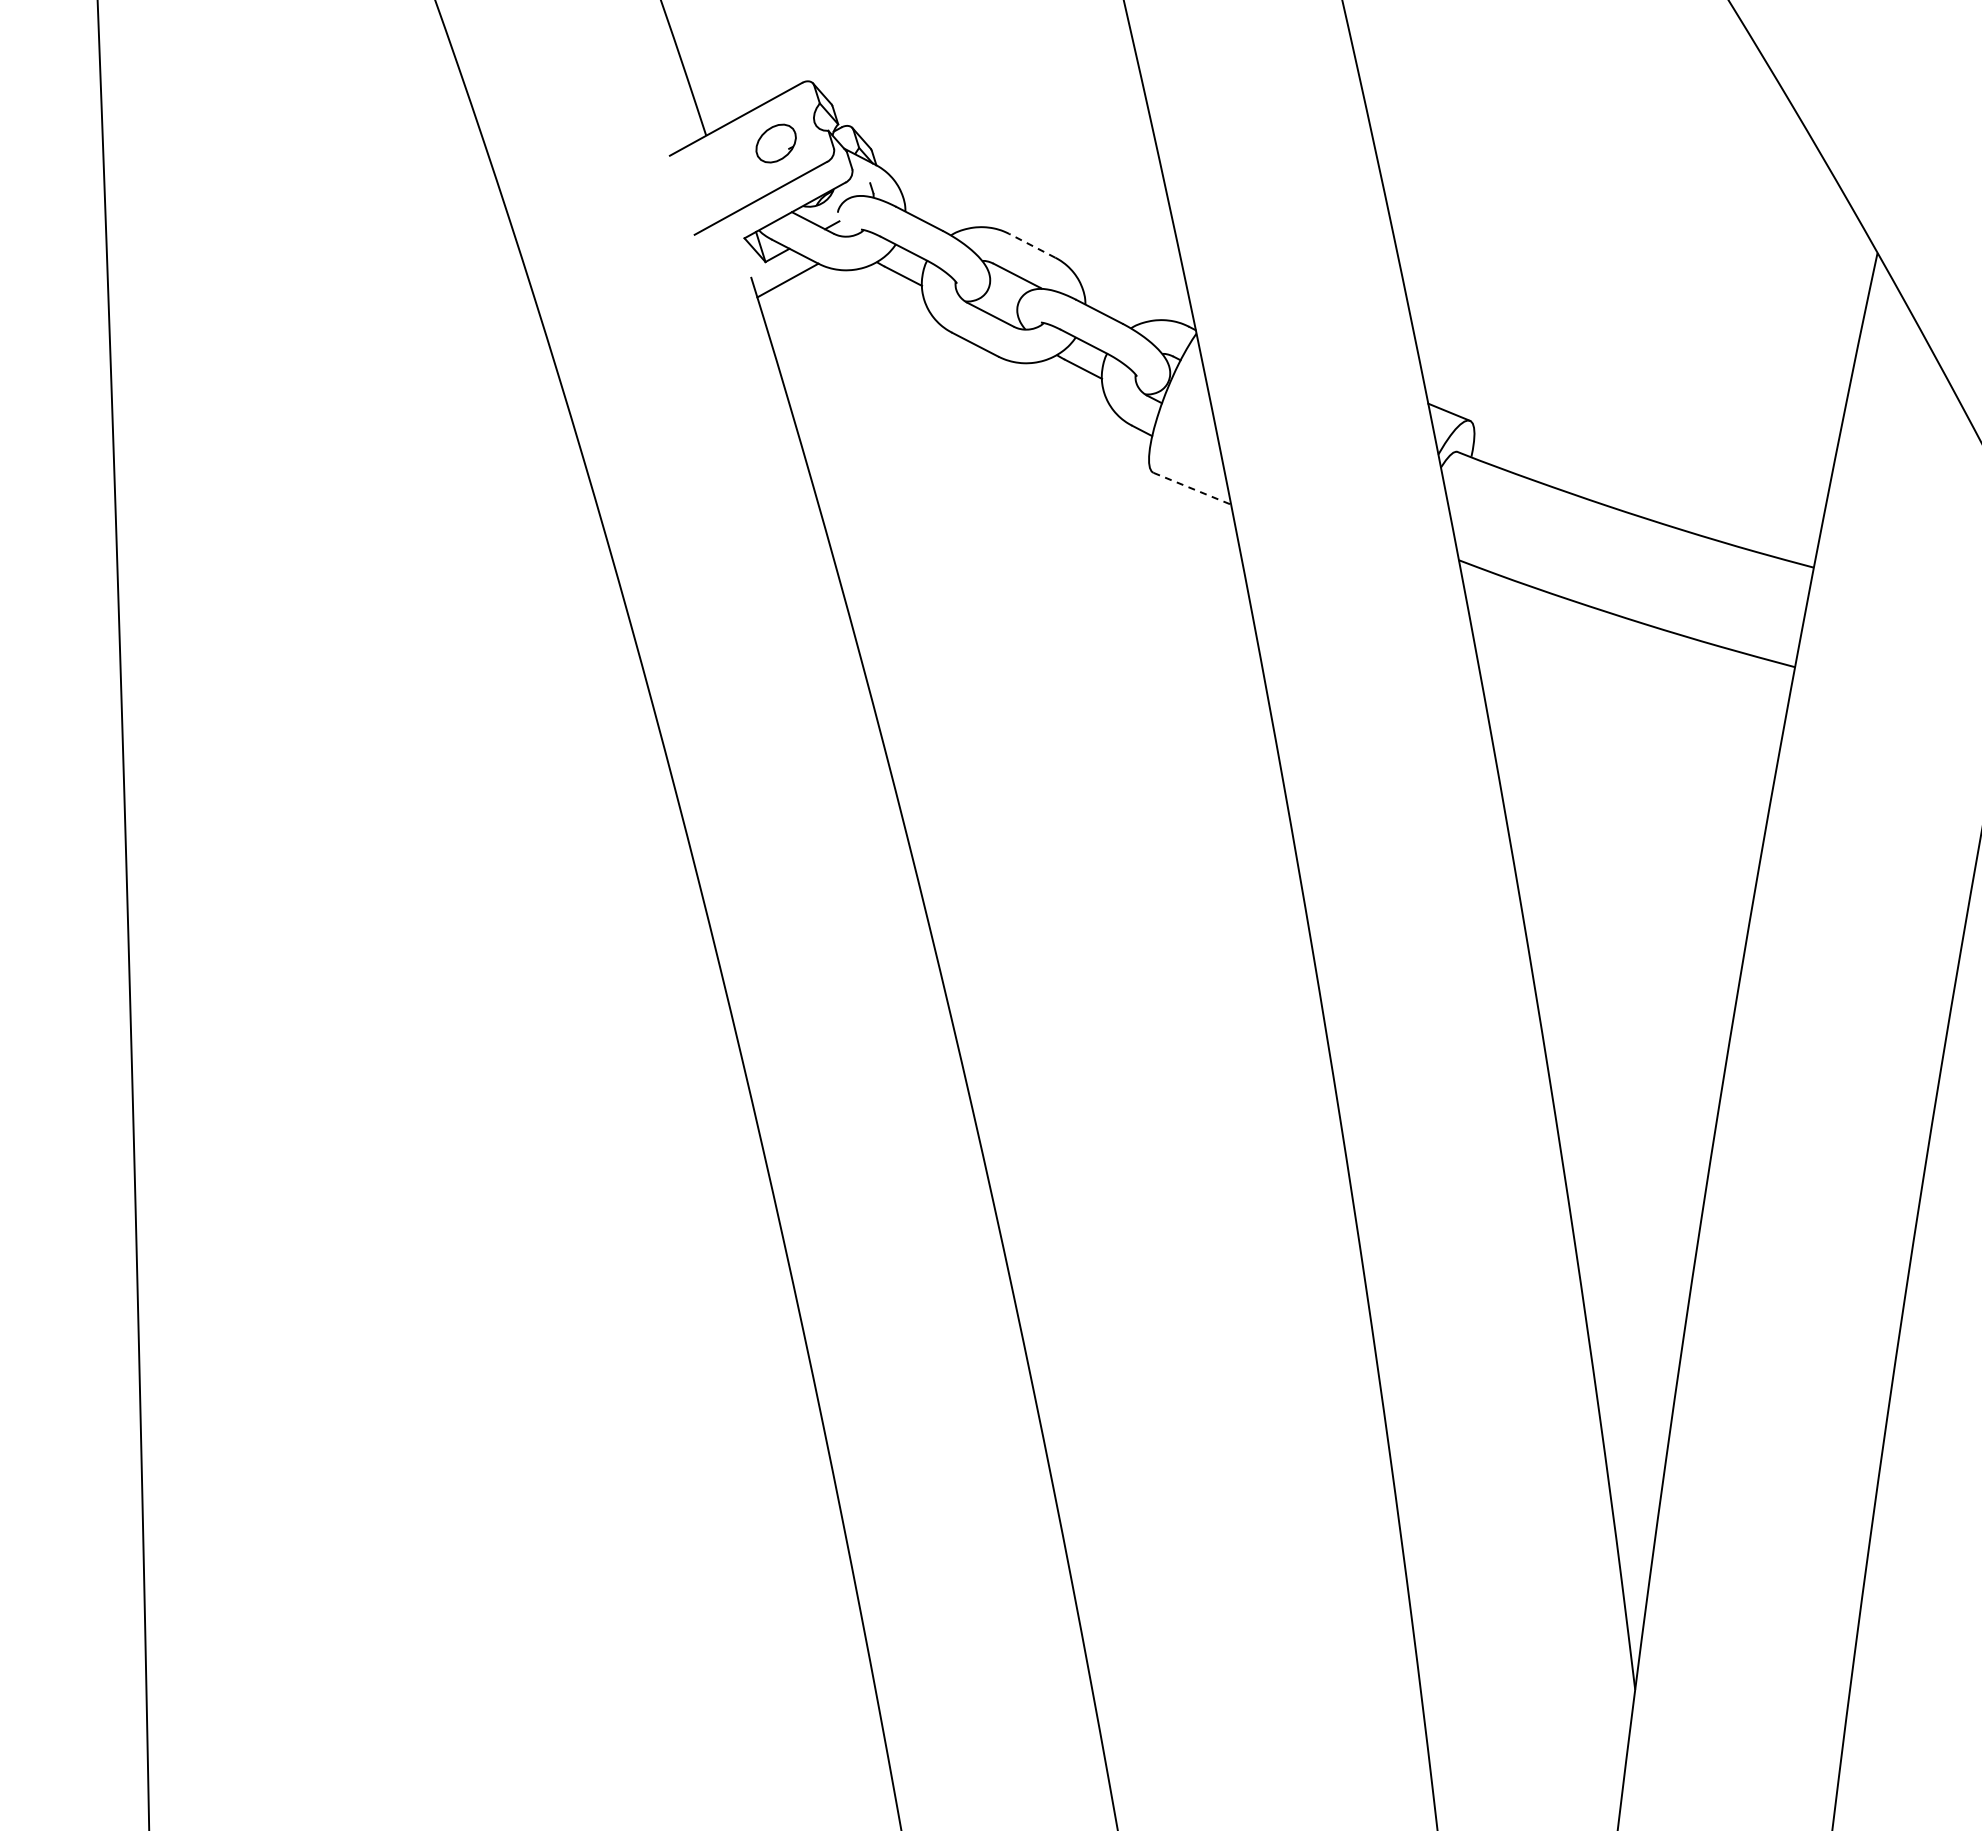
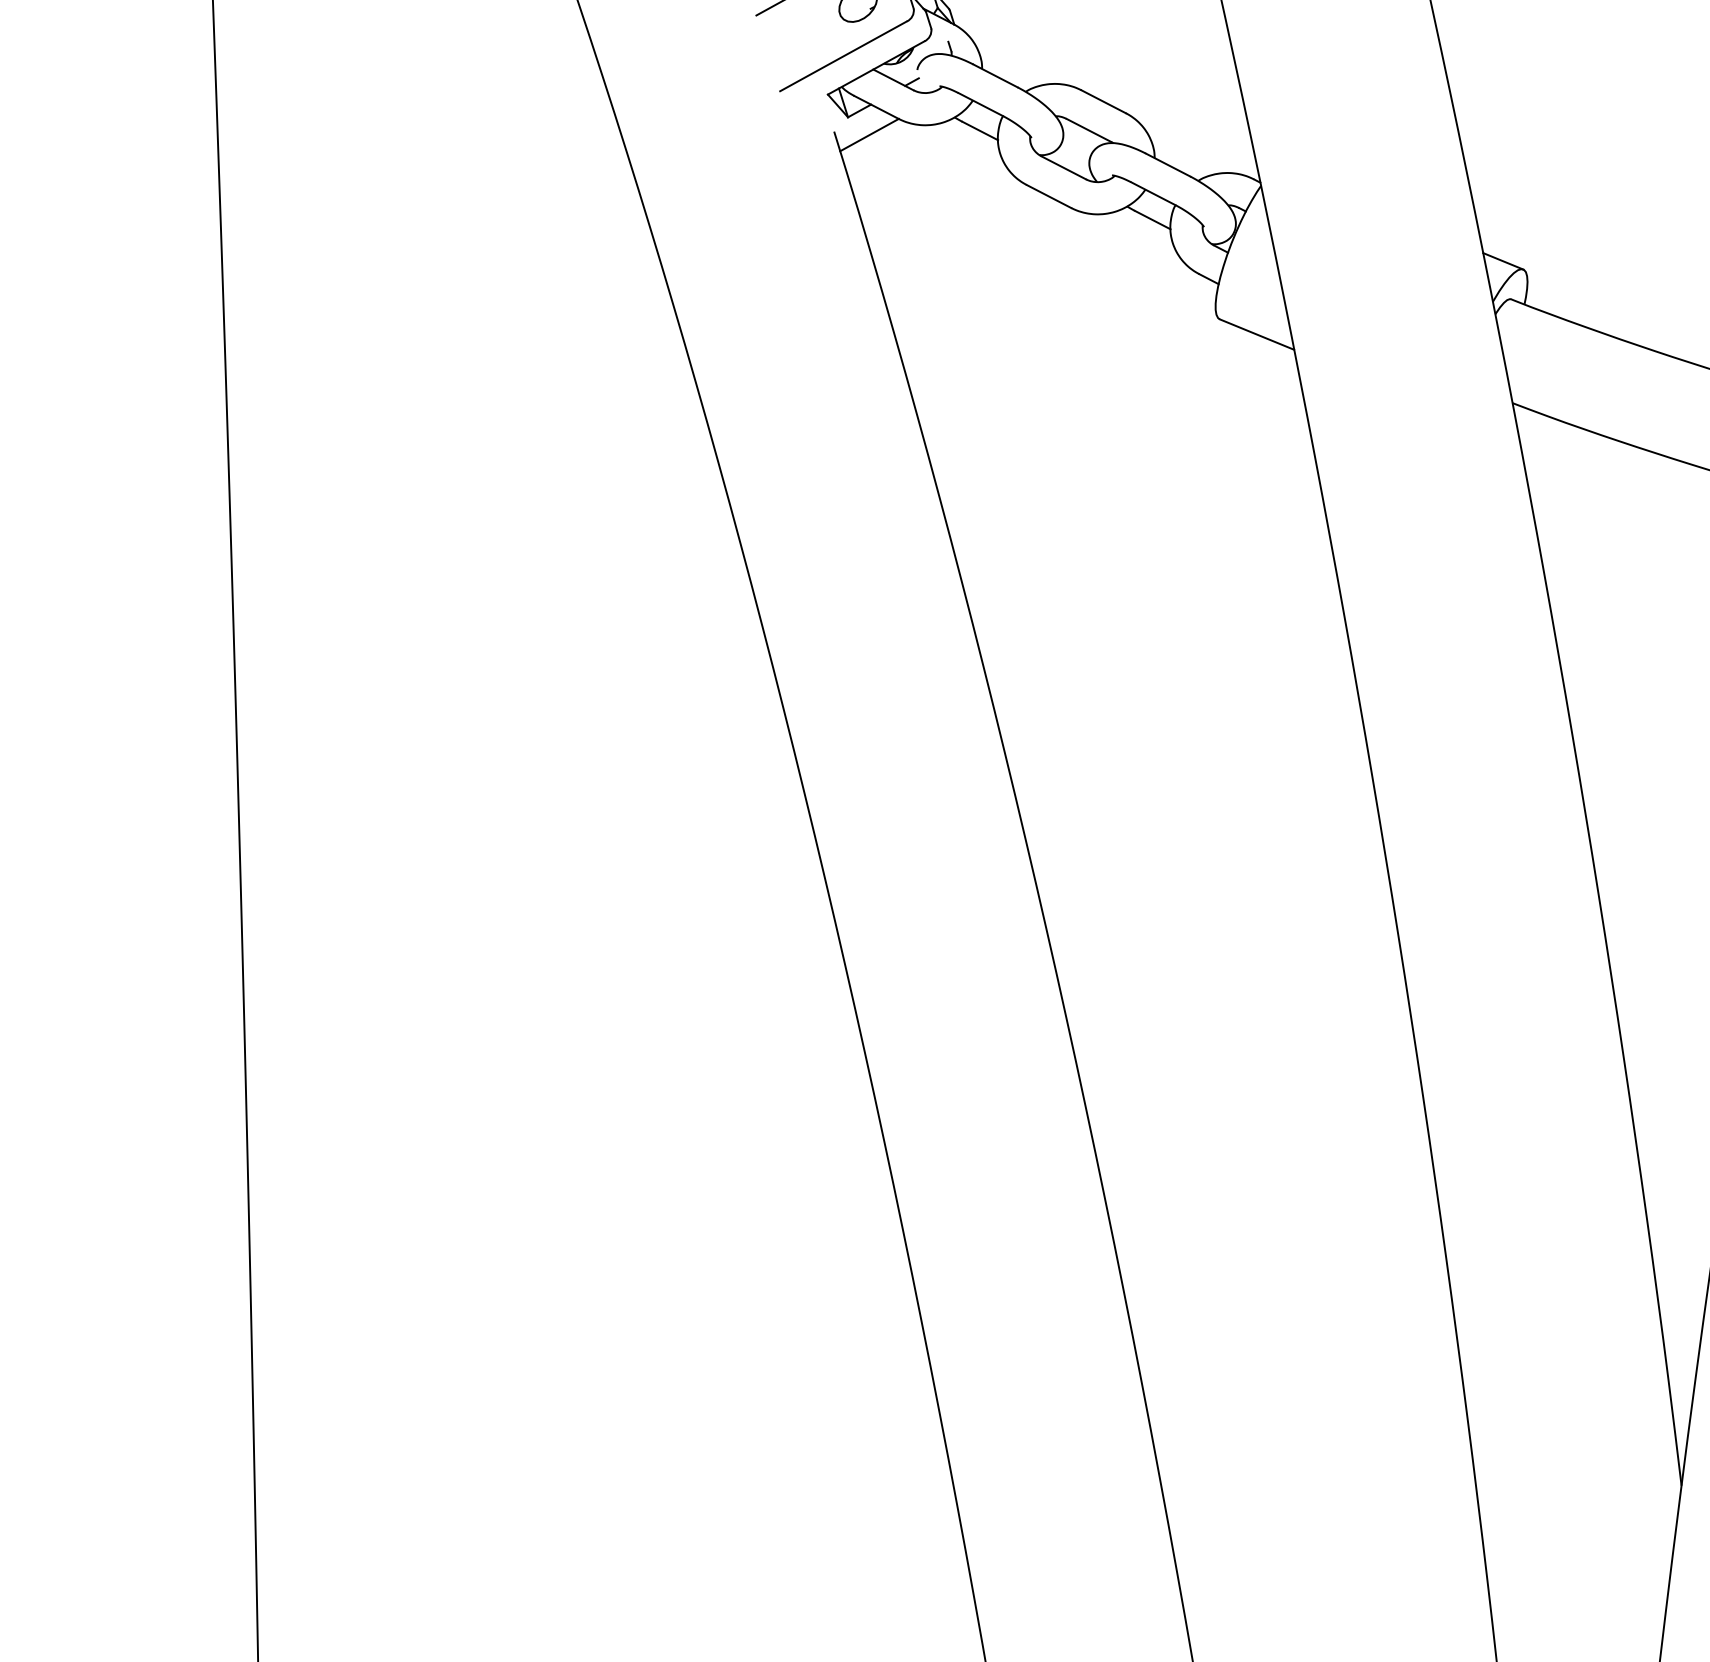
line: (1031, 245) -> (1102, 101), dashed -> solid
line: (1192, 488) -> (1257, 334), dashed -> solid

